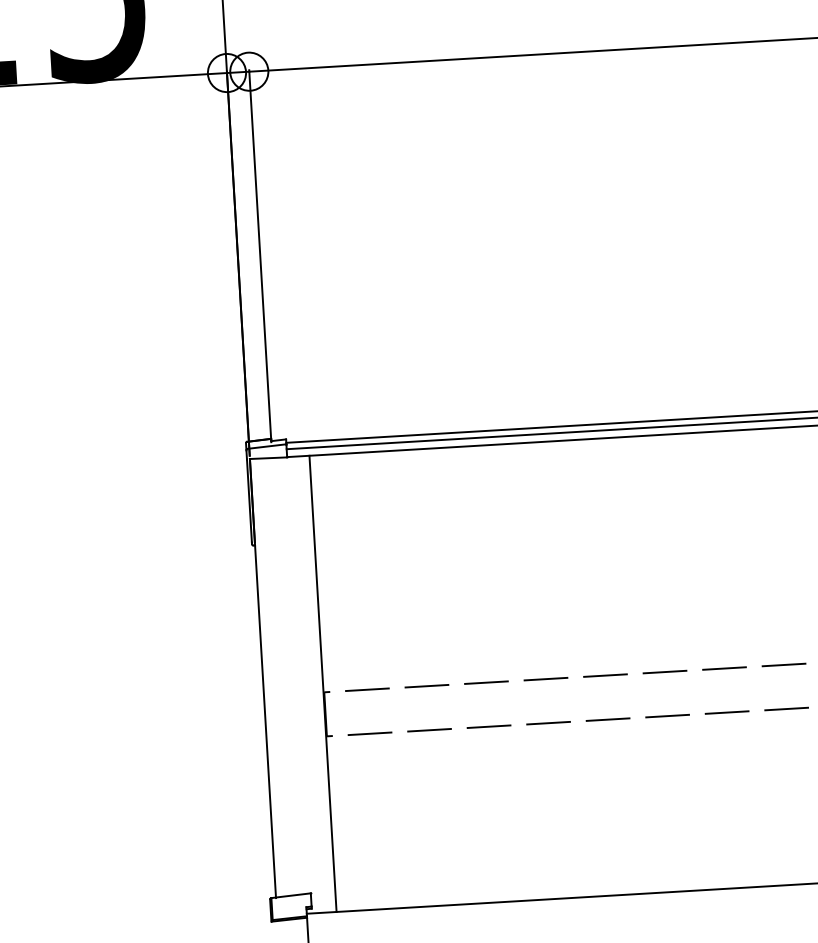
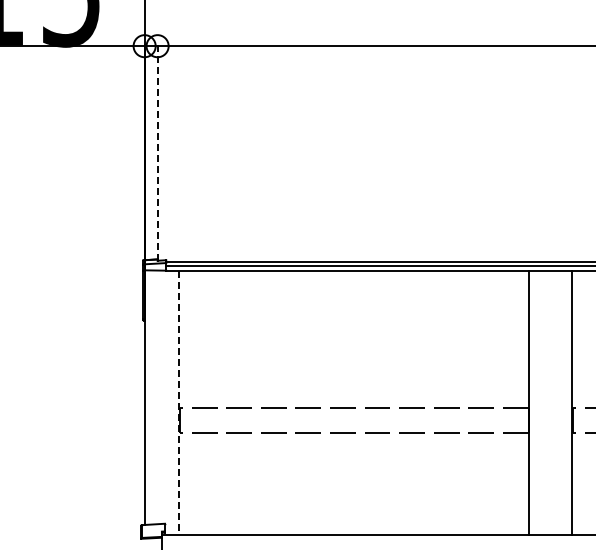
line: (259, 254) -> (157, 152), solid -> dashed
line: (323, 684) -> (179, 403), solid -> dashed

